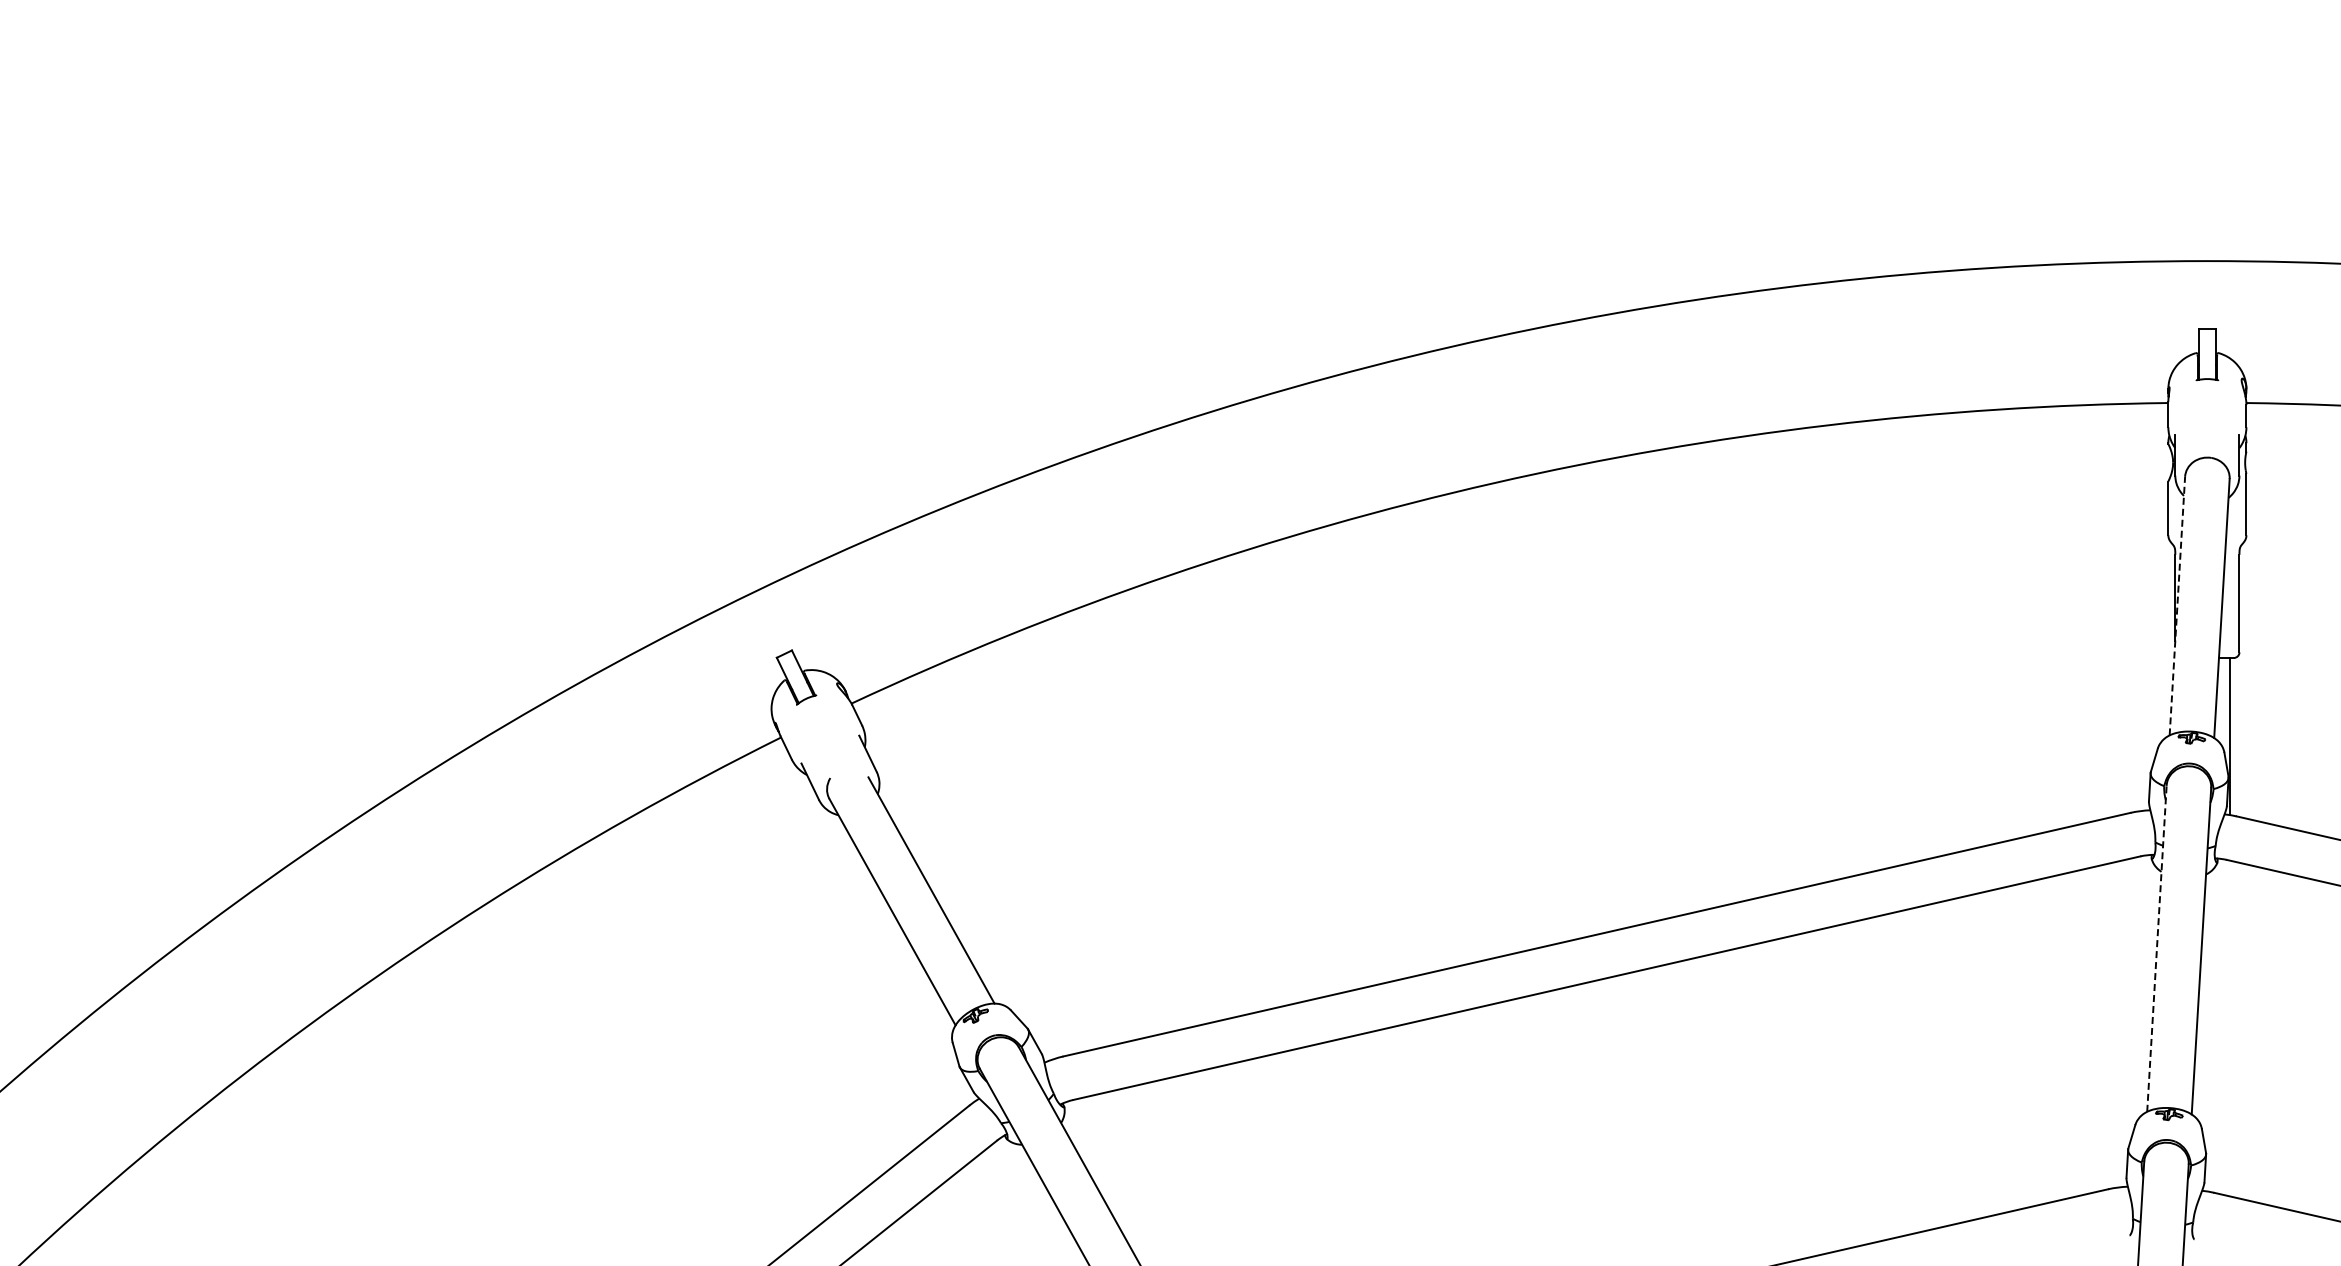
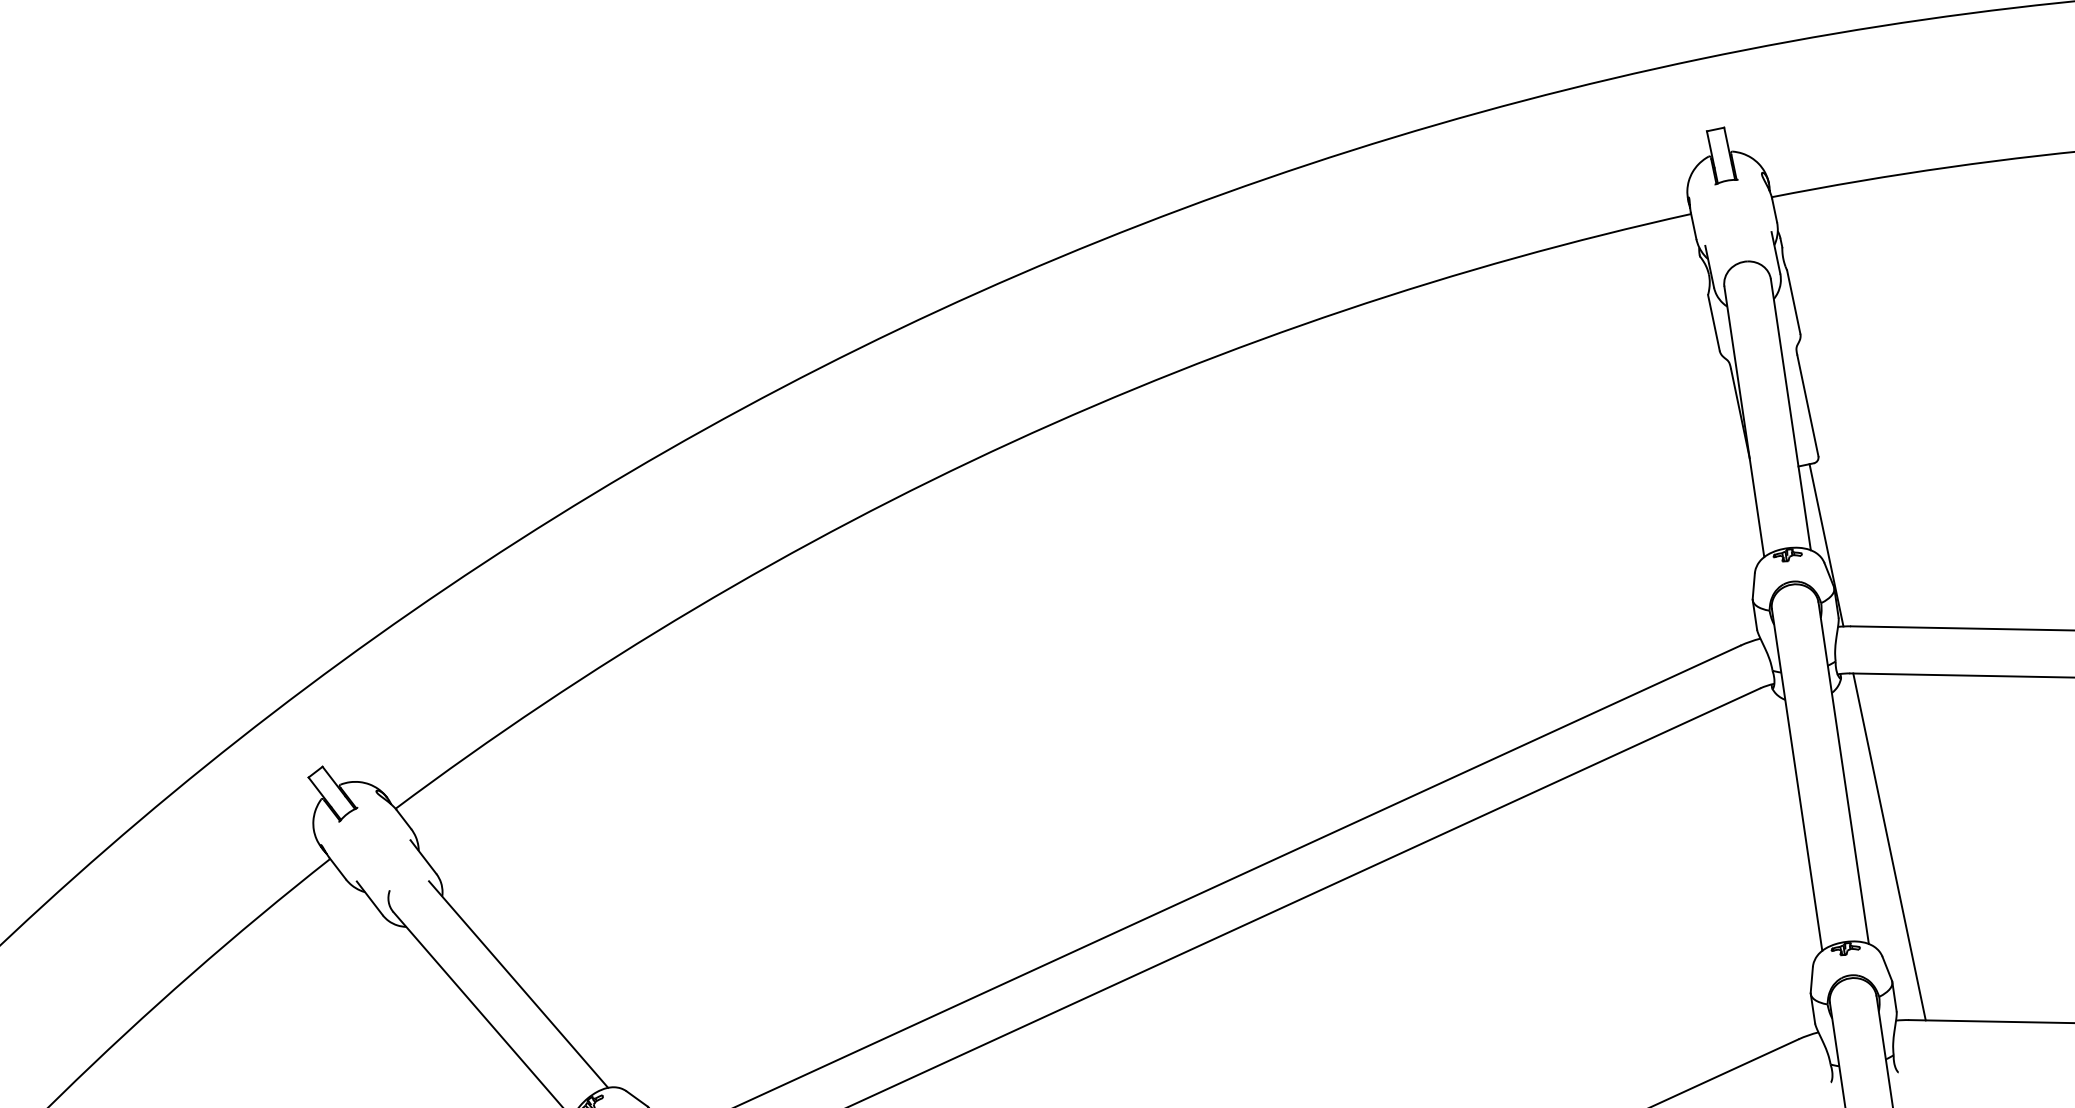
line: (2177, 606) -> (1744, 422), dashed -> solid
line: (2156, 948) -> (1796, 780), dashed -> solid
line: (2229, 1028) -> (1889, 847), added

